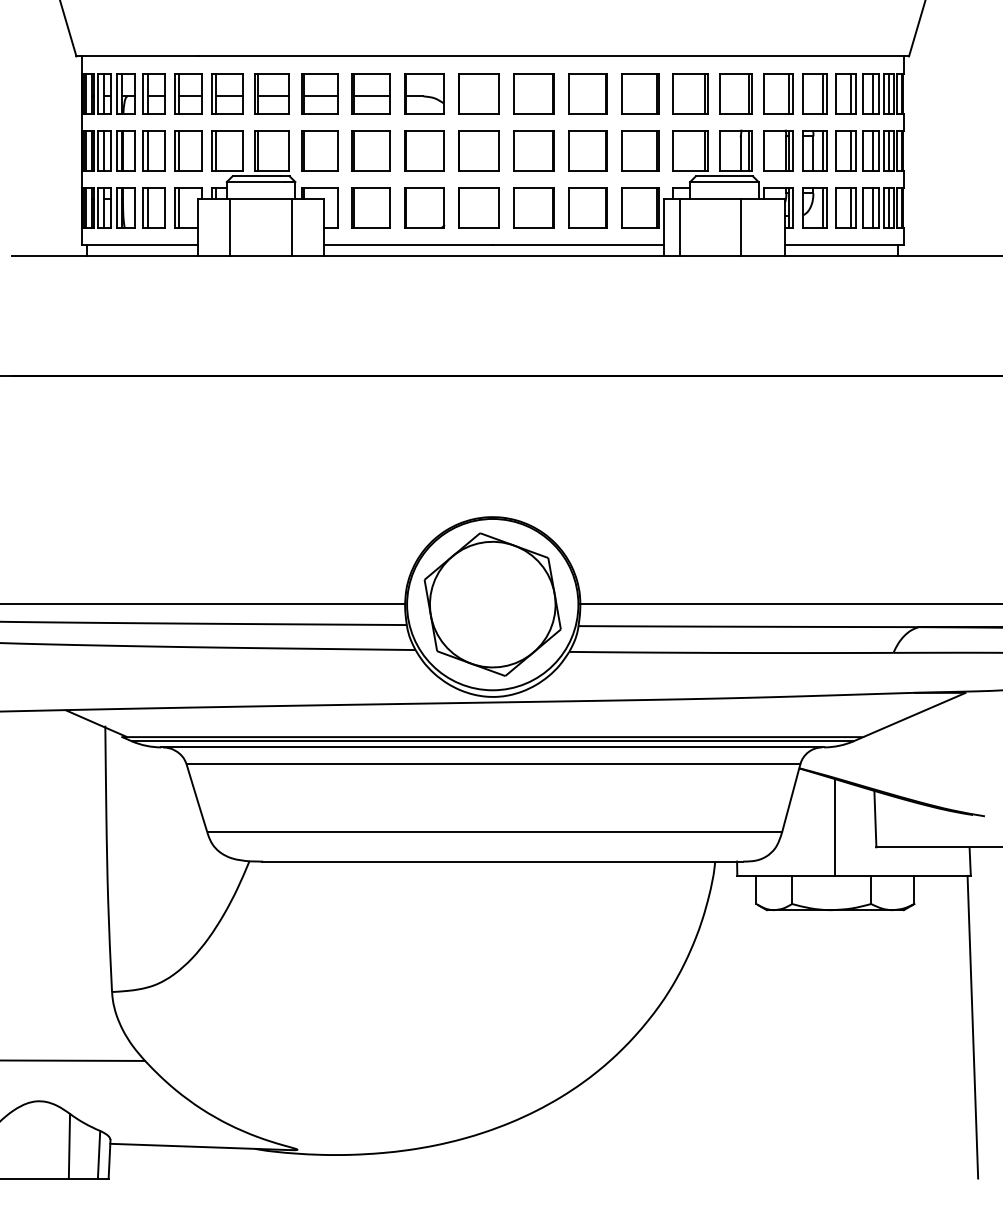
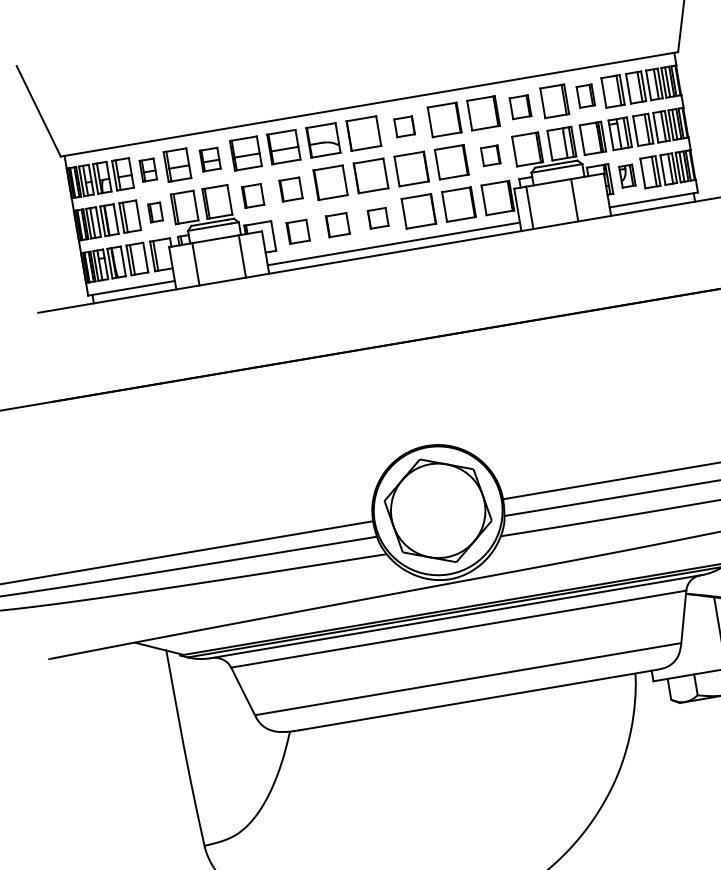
part: (188, 93) -> (148, 170), size x0.7
part: (271, 93) -> (210, 159), size x0.7
part: (533, 93) -> (404, 126), size x0.6
part: (690, 93) -> (520, 107), size x0.7
part: (778, 93) -> (585, 96), size x0.7
part: (188, 150) -> (155, 212), size x0.6
part: (319, 150) -> (252, 195), size x0.7
part: (370, 150) -> (290, 189), size x0.7
part: (640, 150) -> (490, 155), size x0.6
part: (370, 207) -> (297, 231), size x0.7
part: (424, 207) -> (337, 224), size x0.7
part: (478, 207) -> (377, 218), size x0.6
part: (814, 207) -> (626, 176), size x0.7

